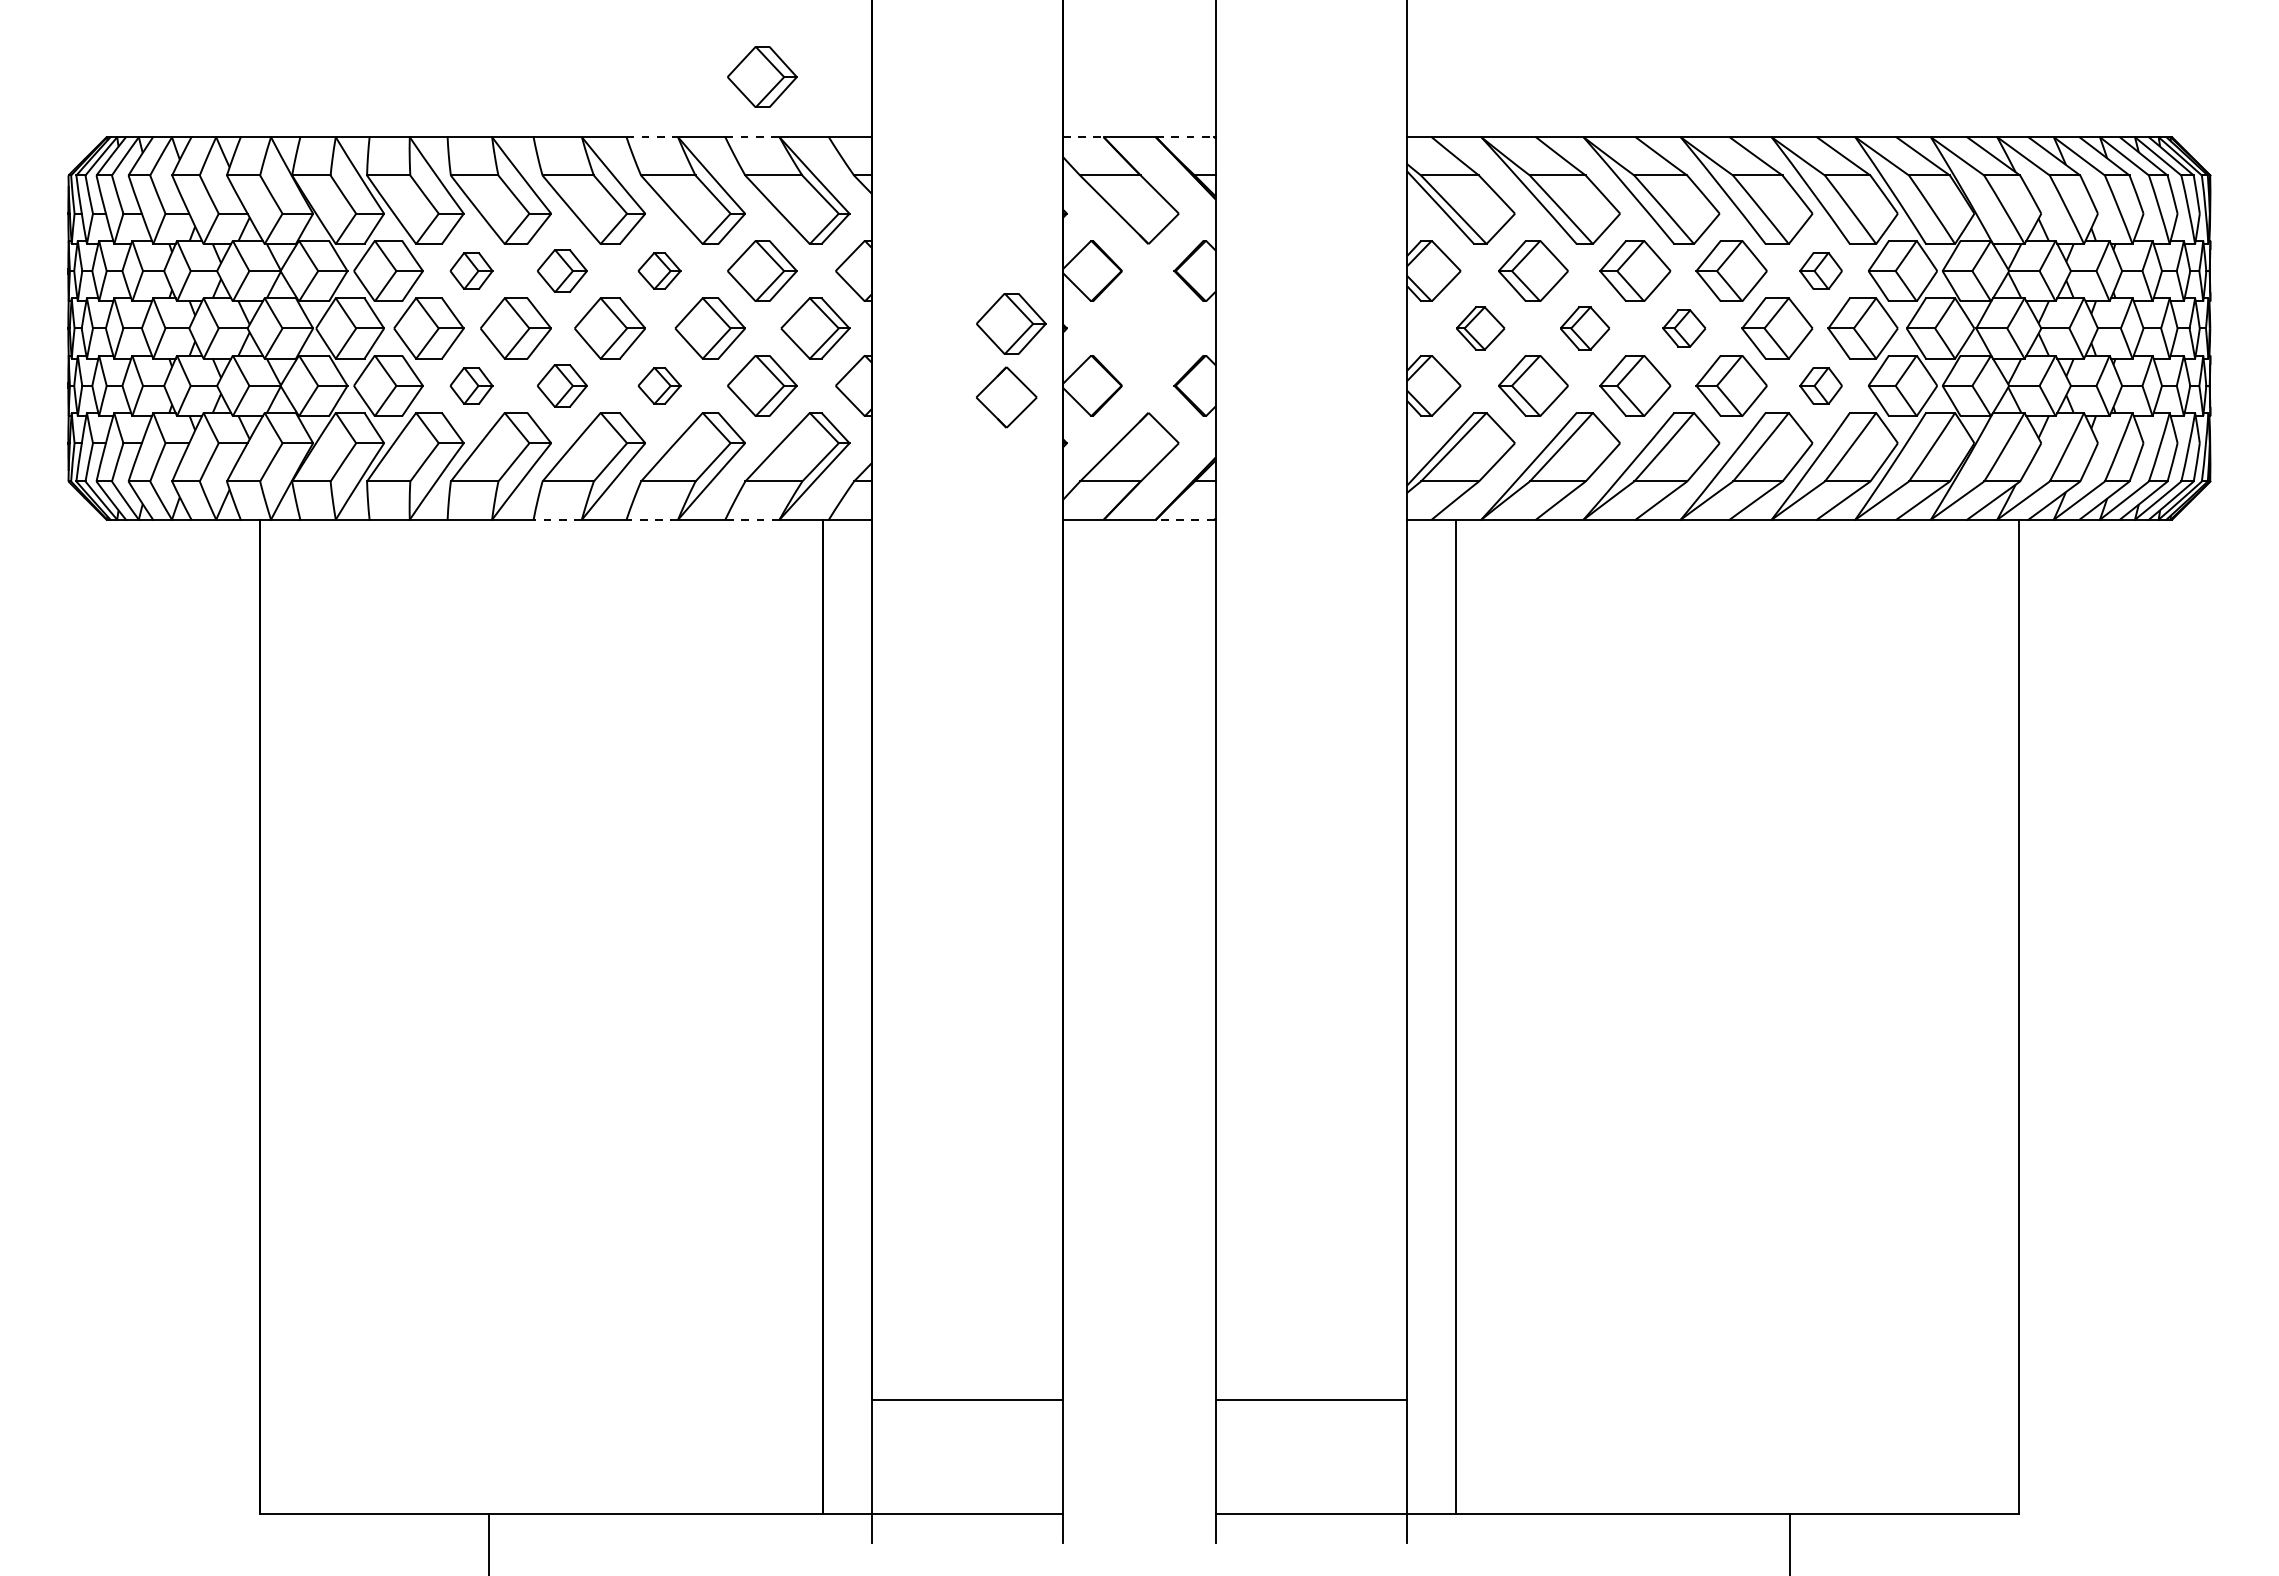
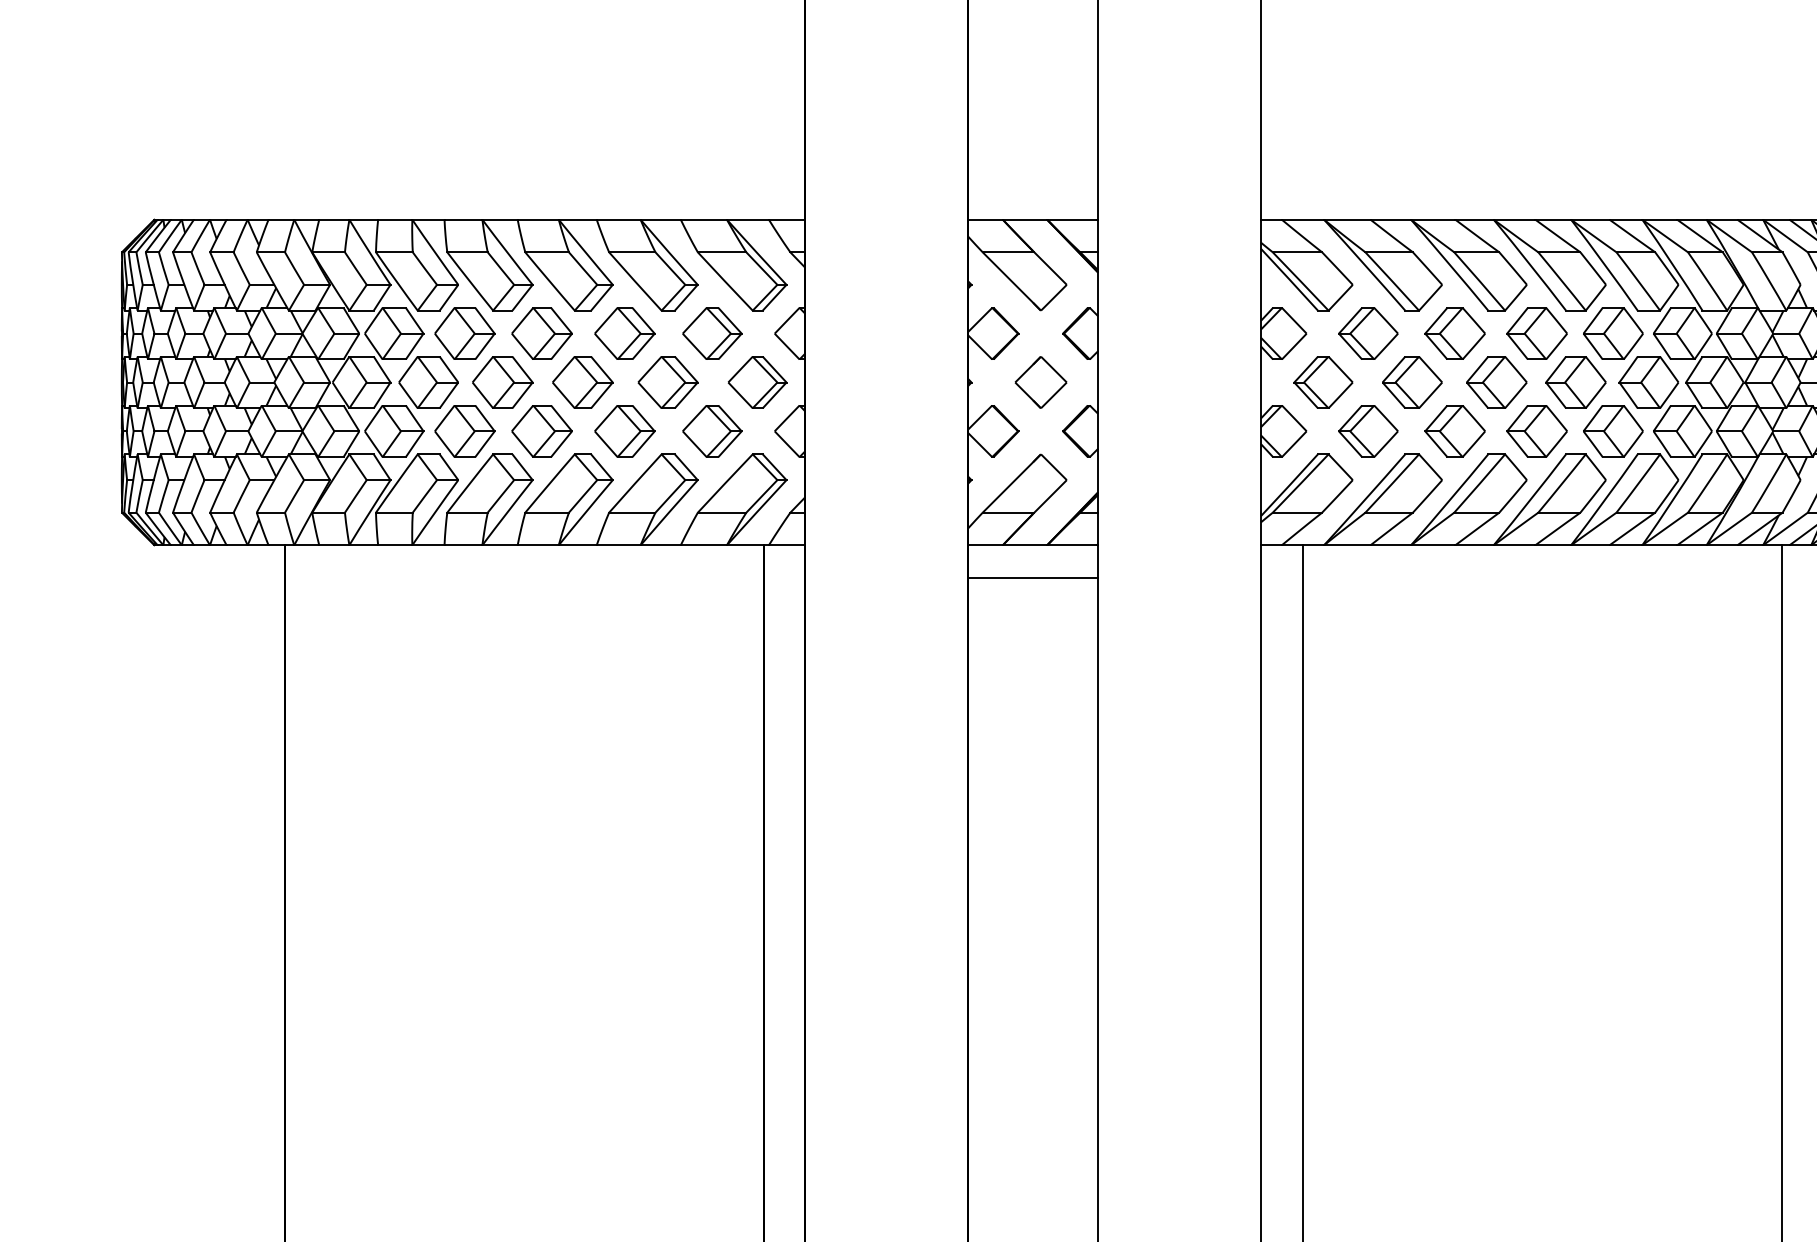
part: (762, 76) -> (712, 168), removed
line: (652, 137) -> (618, 219), dashed -> solid
line: (752, 137) -> (703, 219), dashed -> solid
line: (1083, 137) -> (985, 219), dashed -> solid
line: (1185, 137) -> (1072, 219), dashed -> solid
part: (471, 270) -> (464, 333), size x1.67
part: (562, 270) -> (542, 333), size x1.43
part: (659, 270) -> (624, 333), size x1.67
part: (1820, 270) -> (1612, 333), size x1.67
part: (1011, 323) -> (924, 378), removed
part: (1480, 328) -> (1323, 382), size x1.43
part: (1584, 328) -> (1411, 382), size x1.43
part: (1684, 328) -> (1496, 382), size x1.67
part: (471, 385) -> (464, 431), size x1.67
part: (562, 385) -> (542, 431), size x1.43
part: (659, 385) -> (624, 431), size x1.67
part: (1820, 385) -> (1612, 431), size x1.67
part: (1006, 397) -> (1040, 382), moved
line: (557, 519) -> (538, 545), dashed -> solid
line: (652, 519) -> (618, 545), dashed -> solid
line: (751, 519) -> (703, 545), dashed -> solid
line: (1184, 519) -> (1071, 545), dashed -> solid
line: (1138, 558) -> (1032, 578), added

